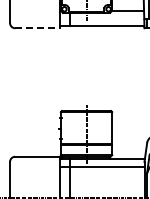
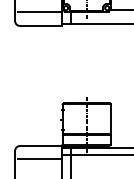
line: (36, 13) -> (39, 12), added
line: (37, 28) -> (40, 26), dashed -> solid
line: (36, 171) -> (39, 159), added

